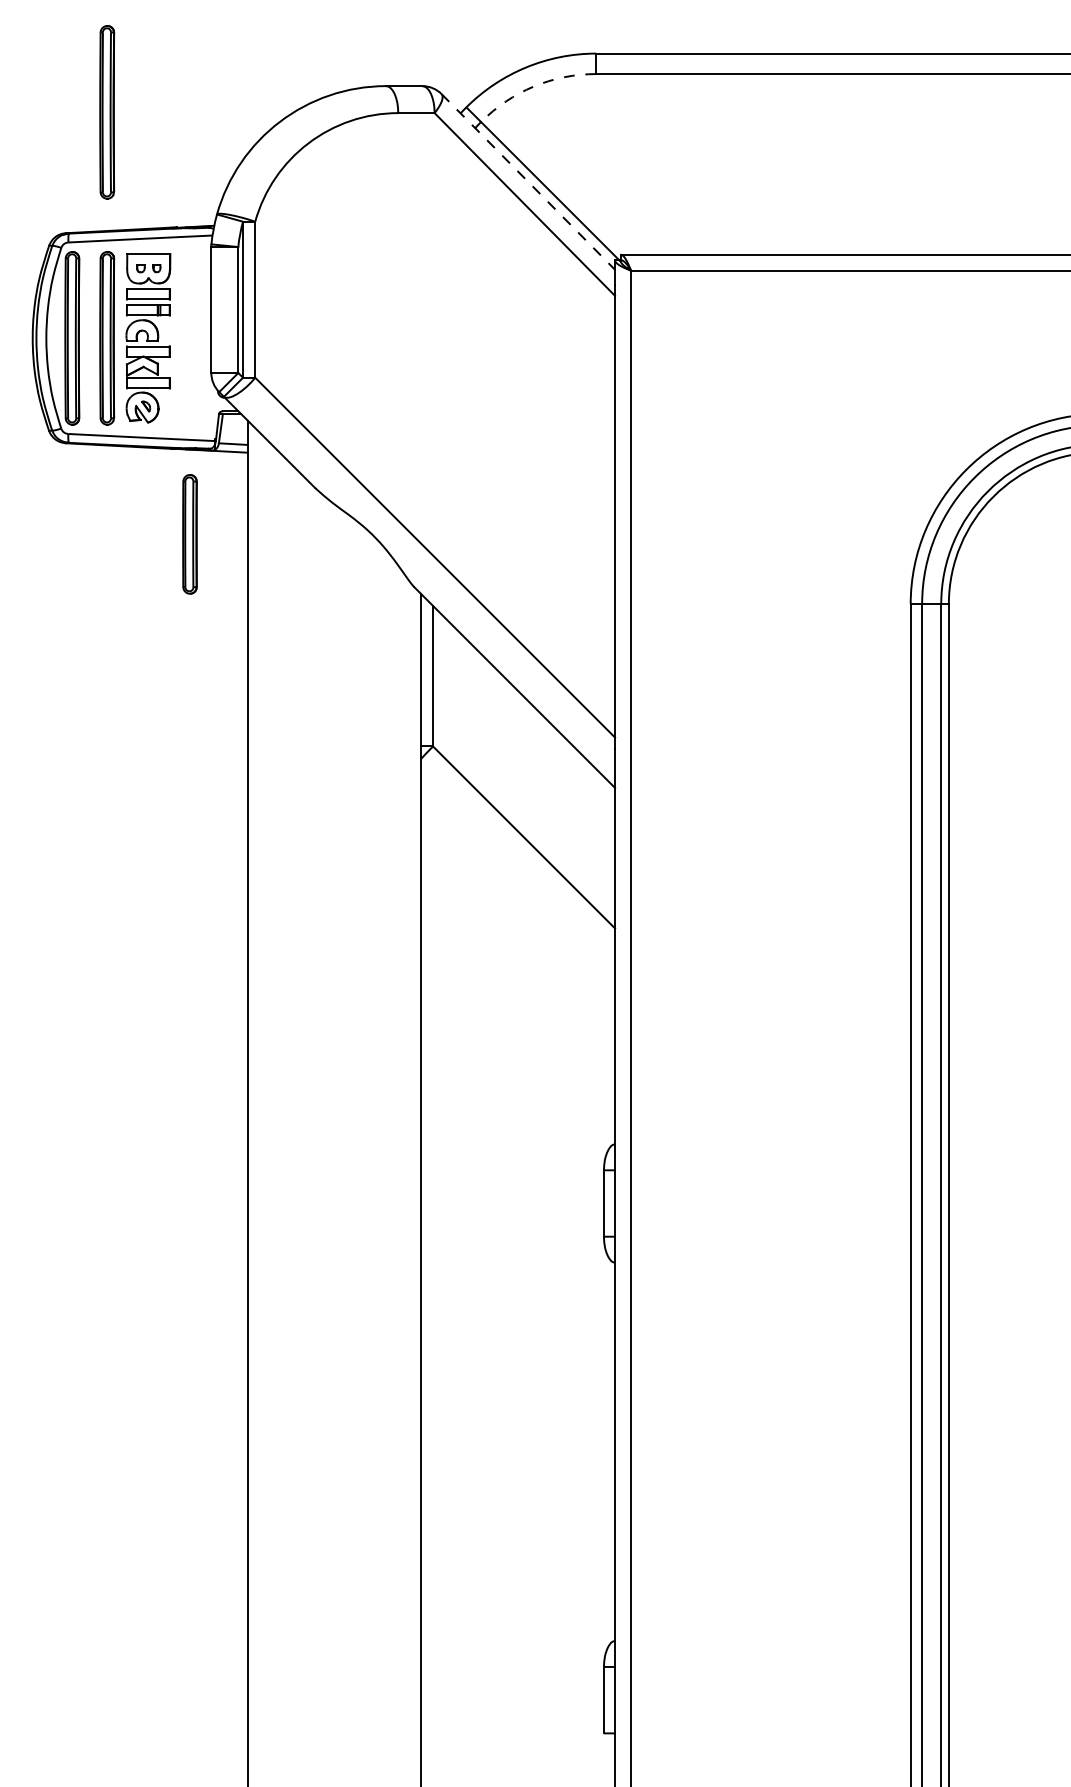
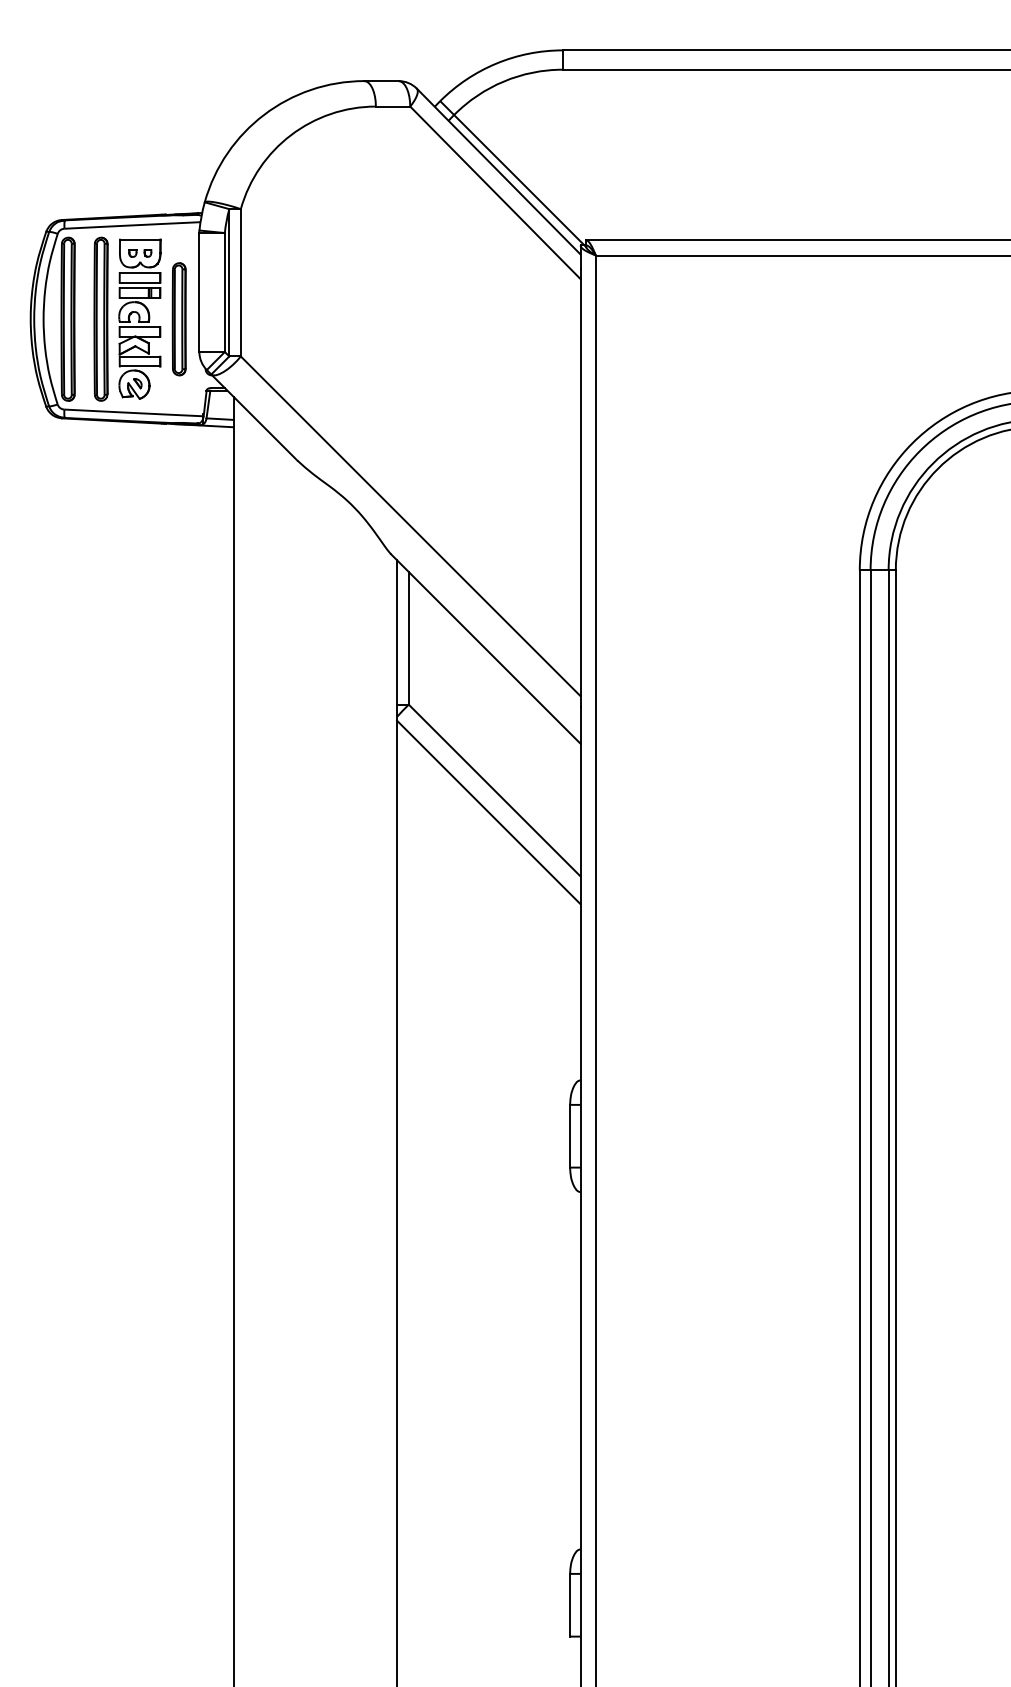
arc: (533, 86) -> (503, 81), dashed -> solid
part: (107, 112) -> (101, 106), removed
line: (528, 182) -> (498, 172), dashed -> solid
part: (189, 534) -> (178, 319), moved
line: (517, 860) -> (488, 812), added

